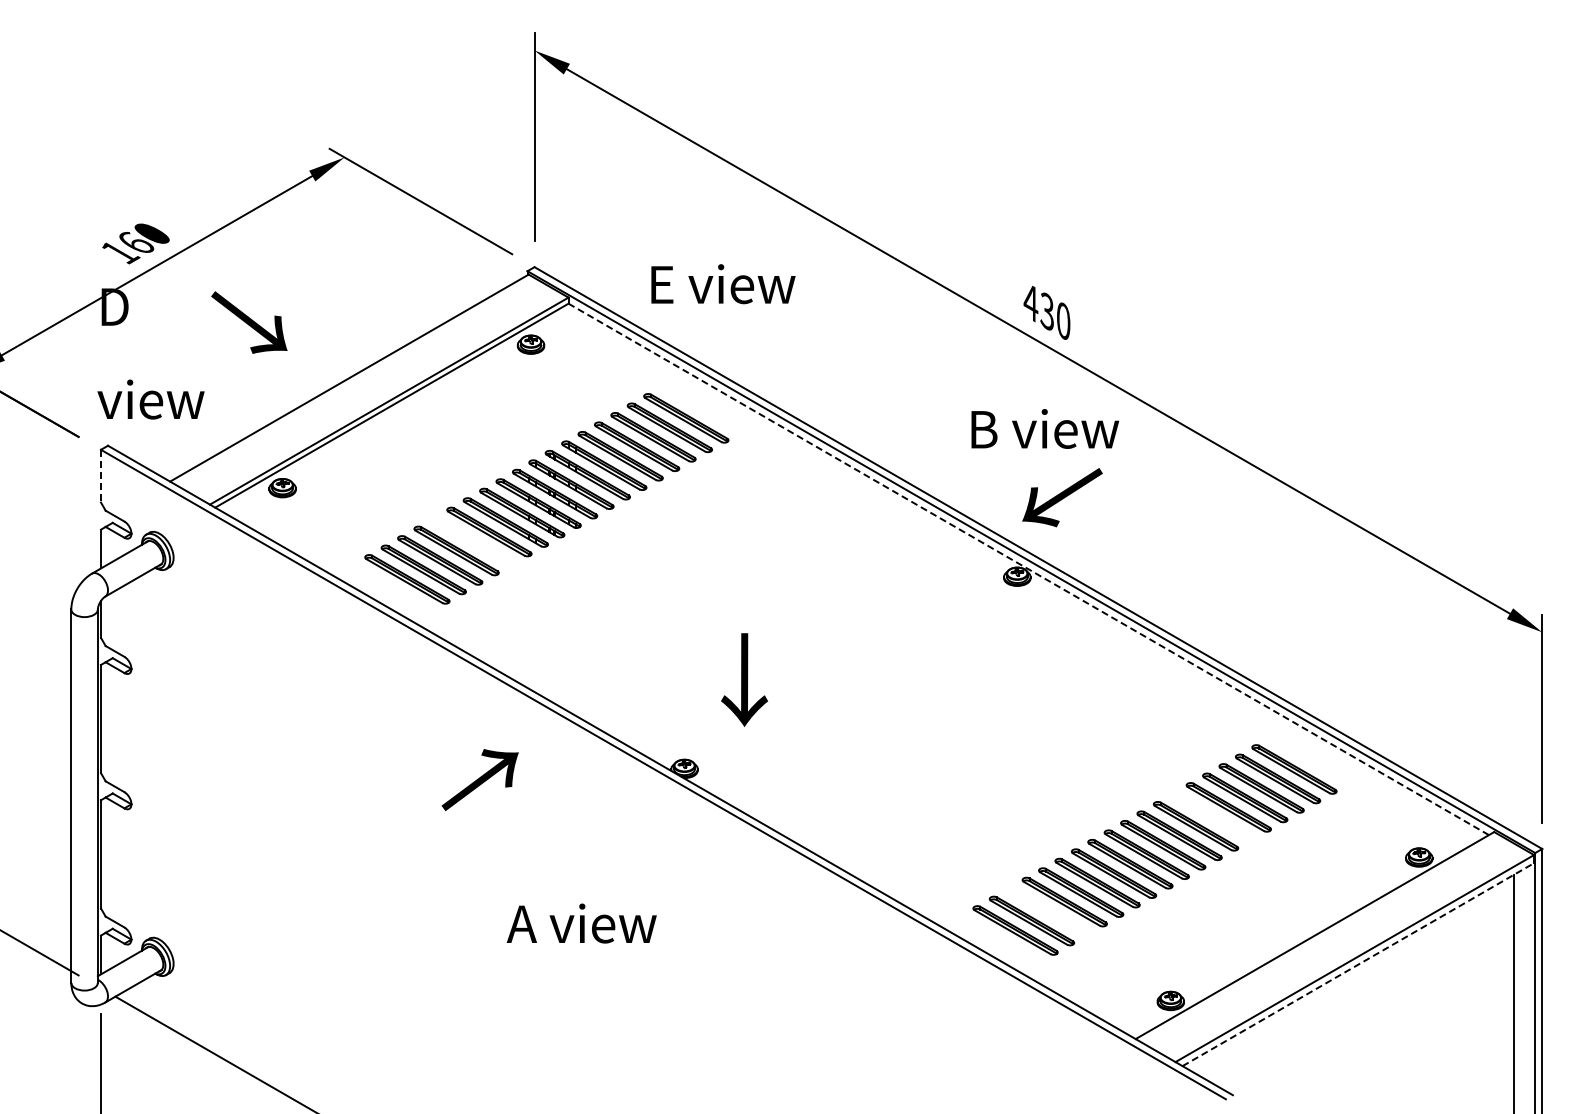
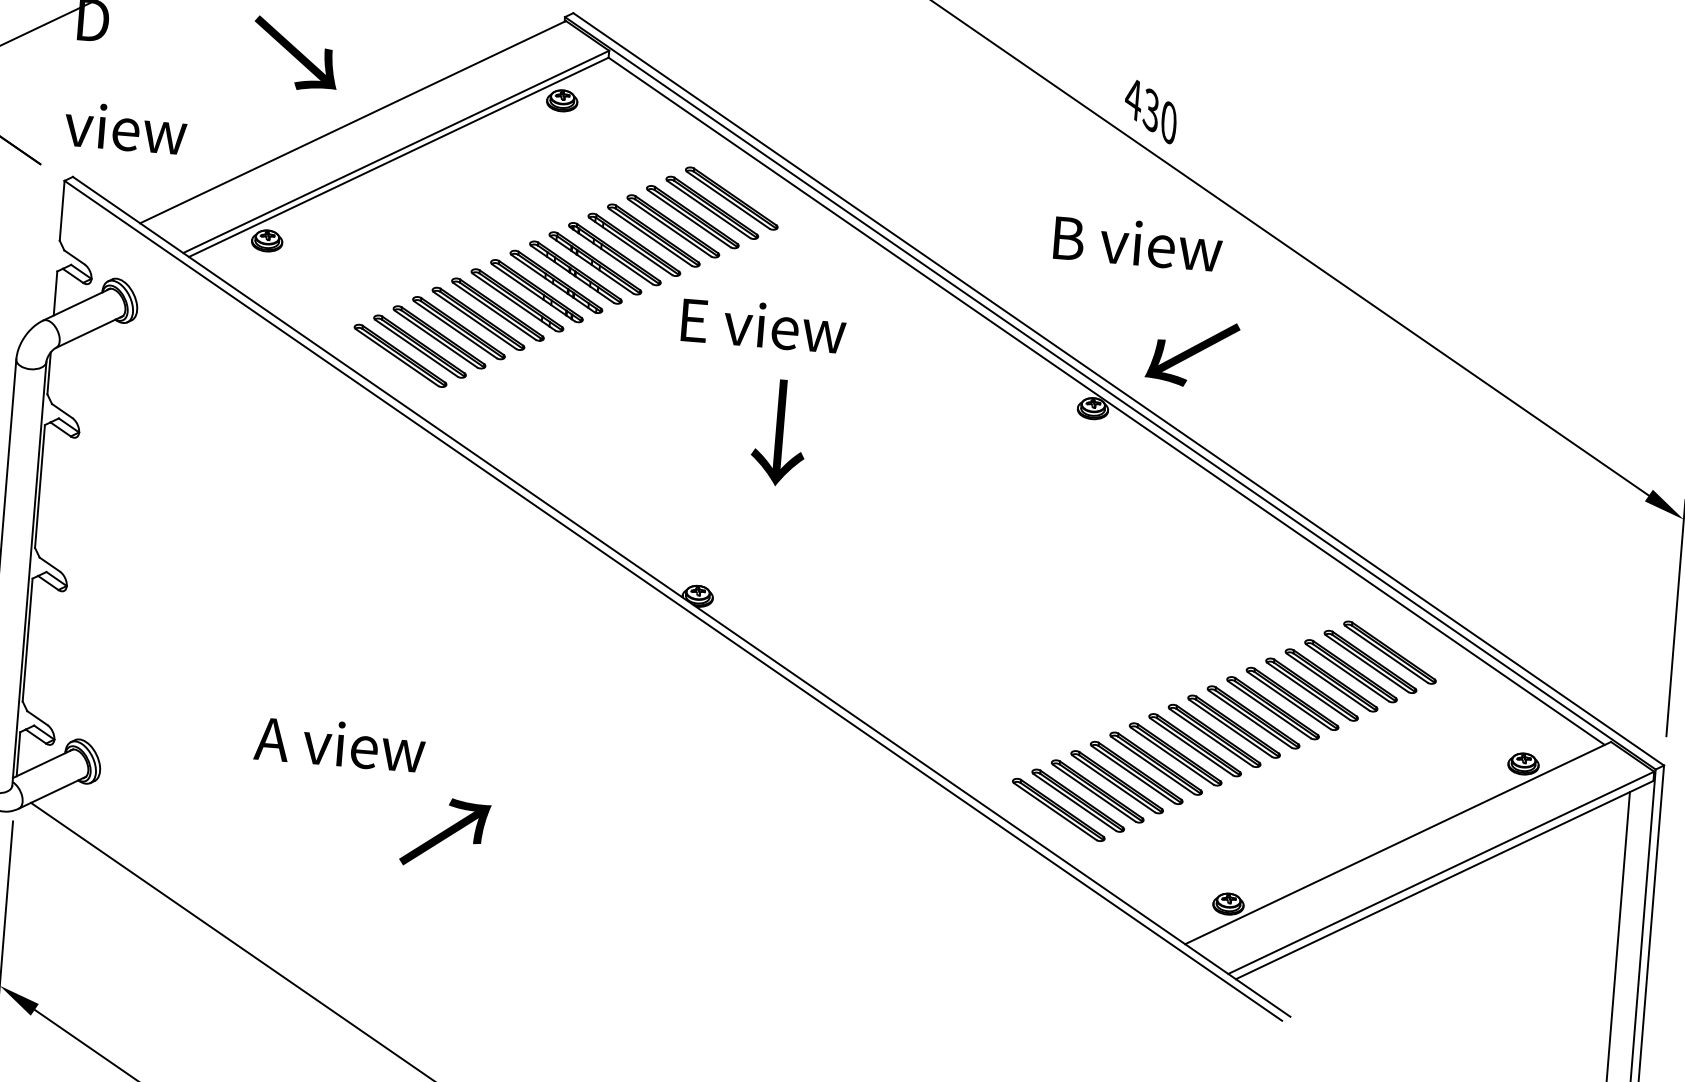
text: (723, 284) -> (764, 325), moved
text: (249, 322) -> (295, 54), moved
line: (101, 476) -> (62, 211), dashed -> solid
text: (1062, 497) -> (1192, 353), moved
part: (473, 541) -> (479, 318), added
line: (1028, 569) -> (1106, 401), dashed -> solid
text: (744, 679) -> (779, 432), moved
text: (479, 779) -> (444, 832), moved
part: (1212, 816) -> (1292, 698), added
part: (1048, 911) -> (1097, 791), added
text: (581, 923) -> (339, 744), moved
line: (1358, 964) -> (1444, 879), dashed -> solid

